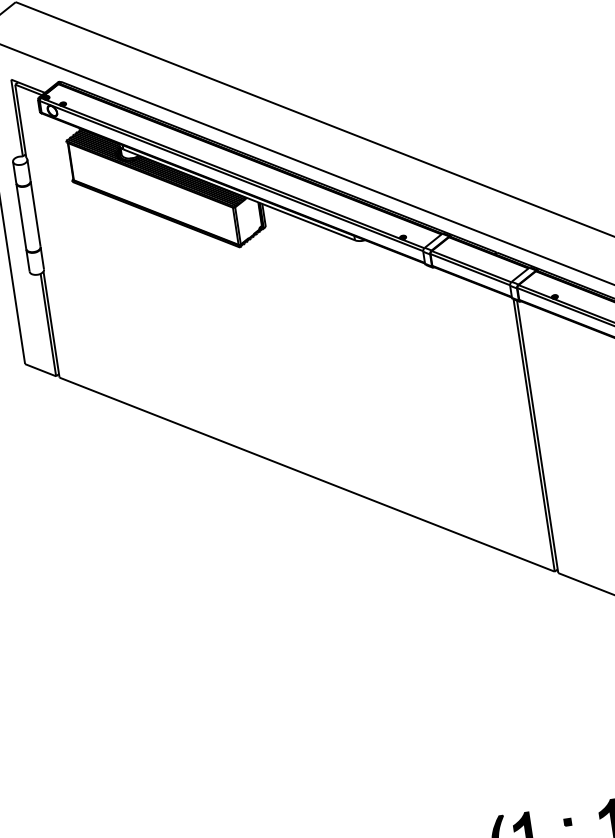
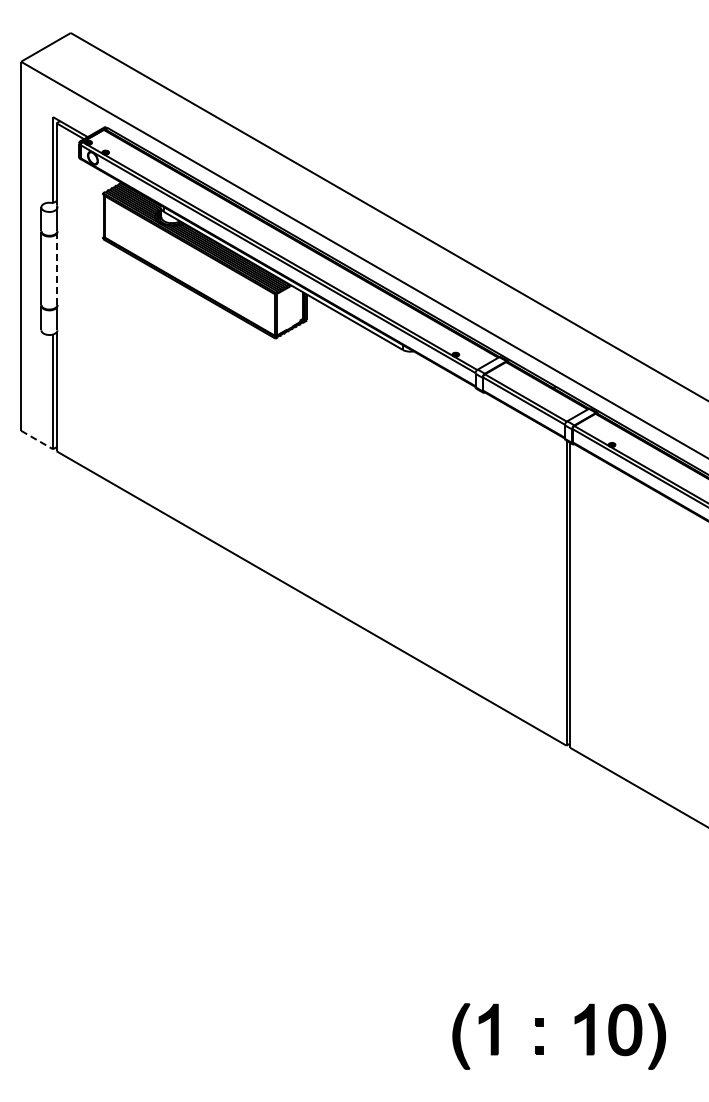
line: (35, 213) -> (57, 267), solid -> dashed
line: (41, 370) -> (37, 440), solid -> dashed

